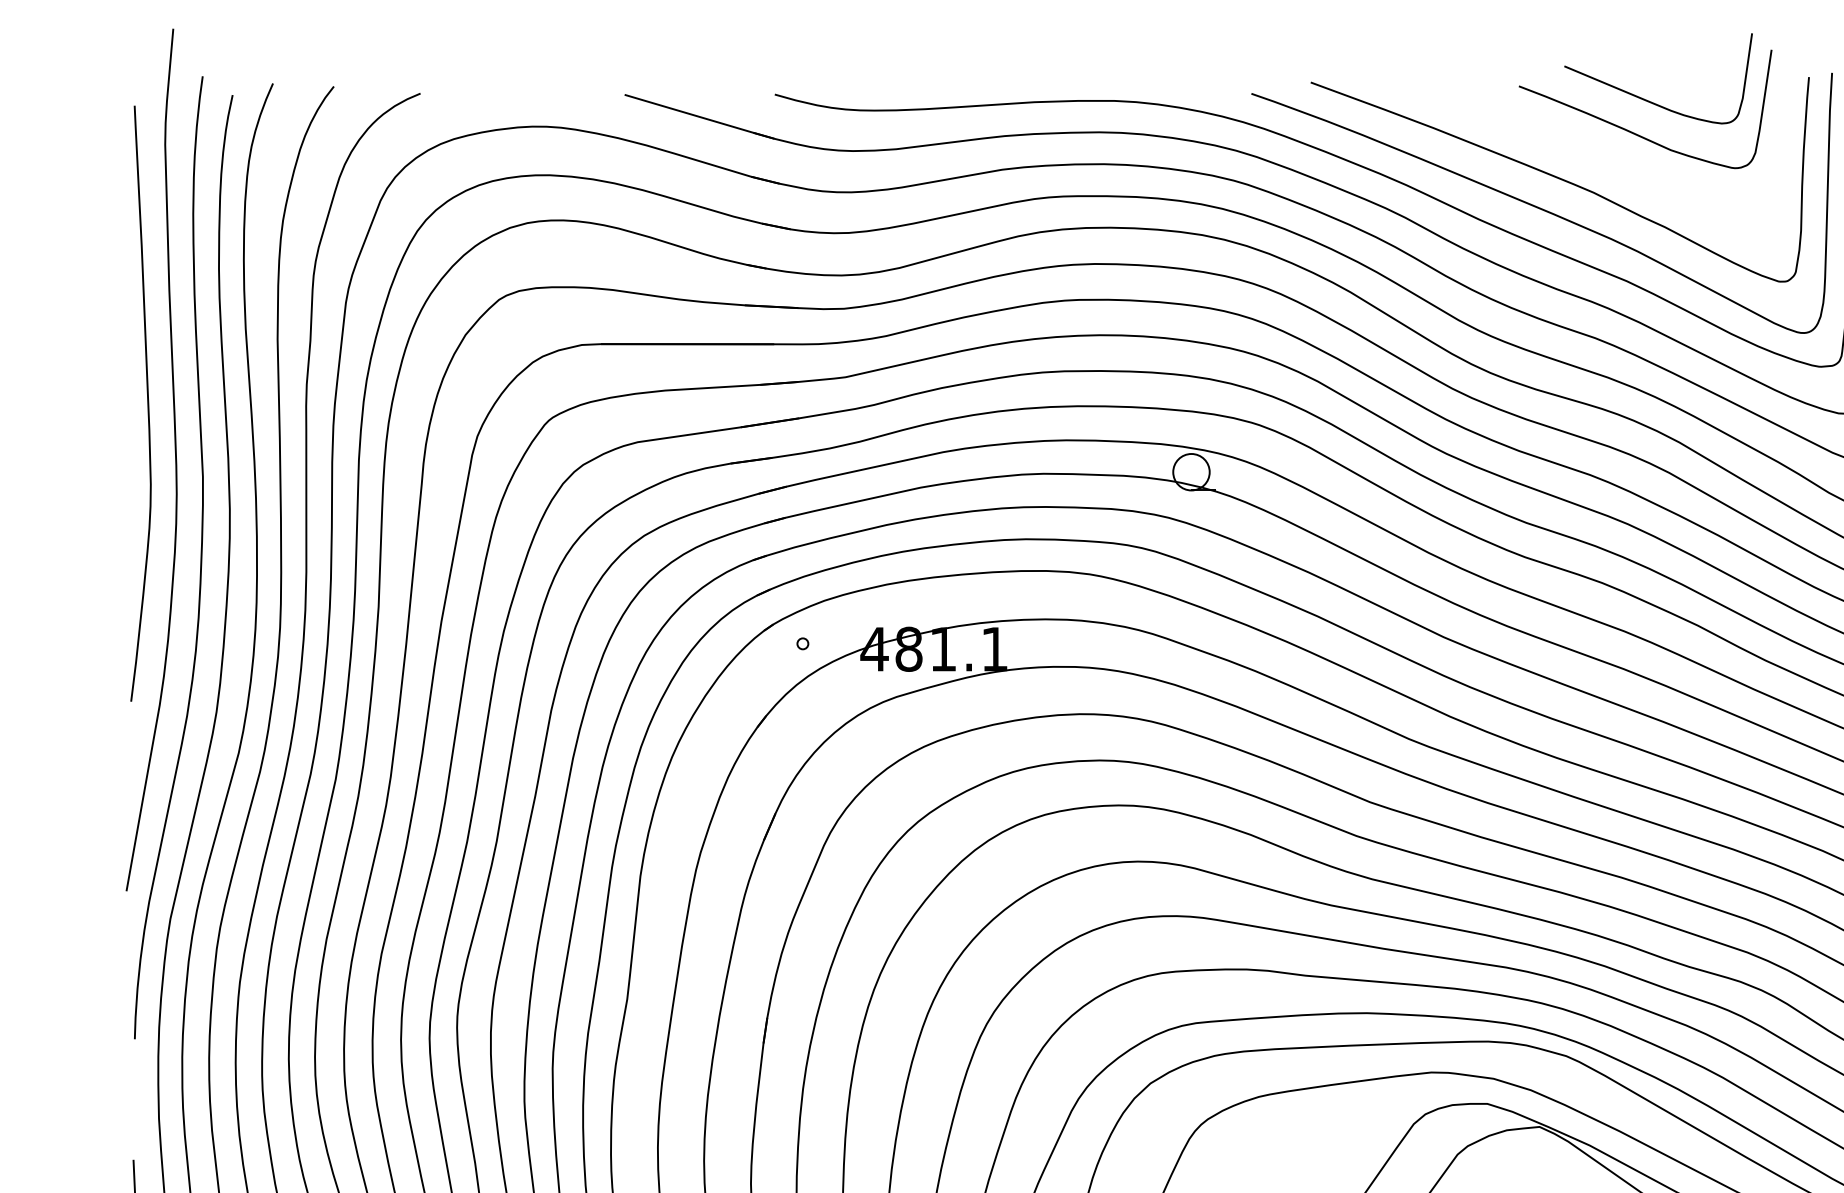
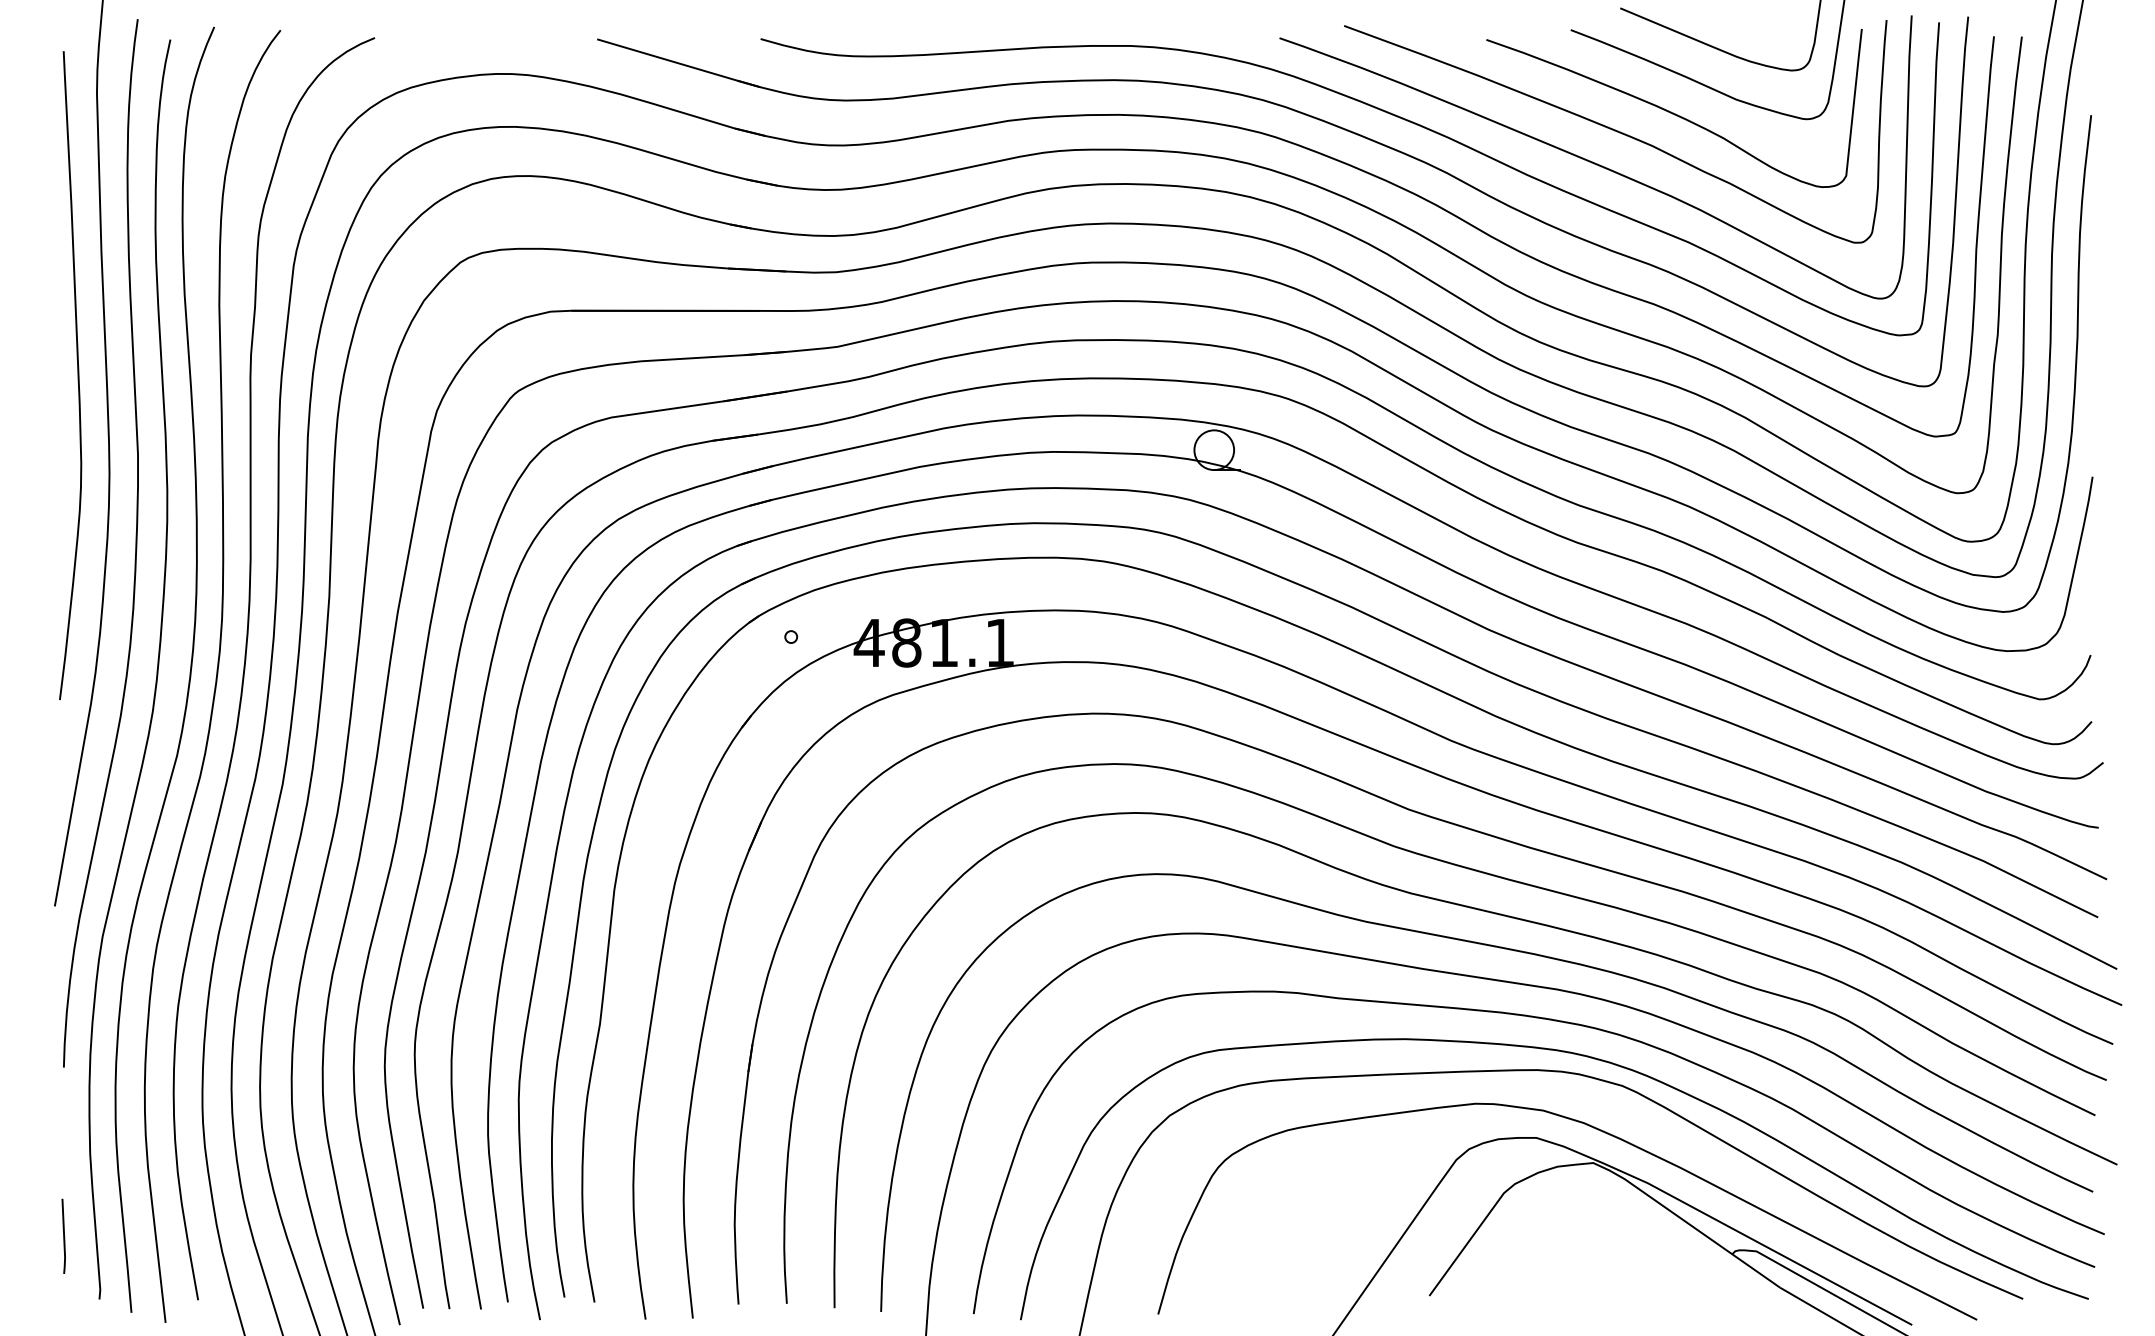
curve: (1613, 162) -> (1673, 112), added

